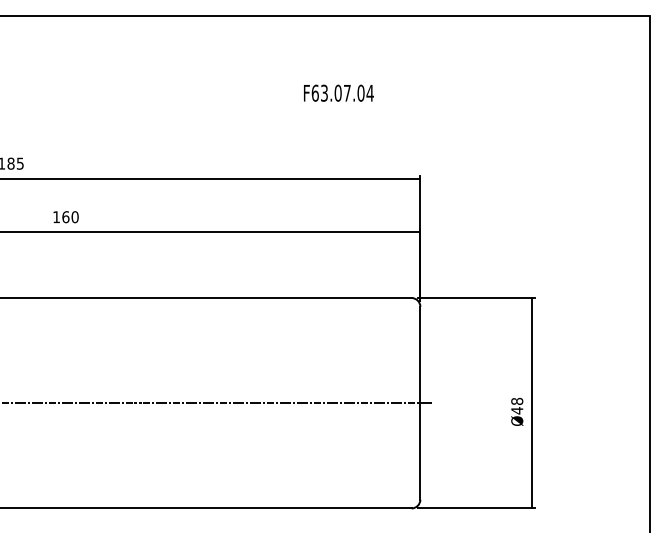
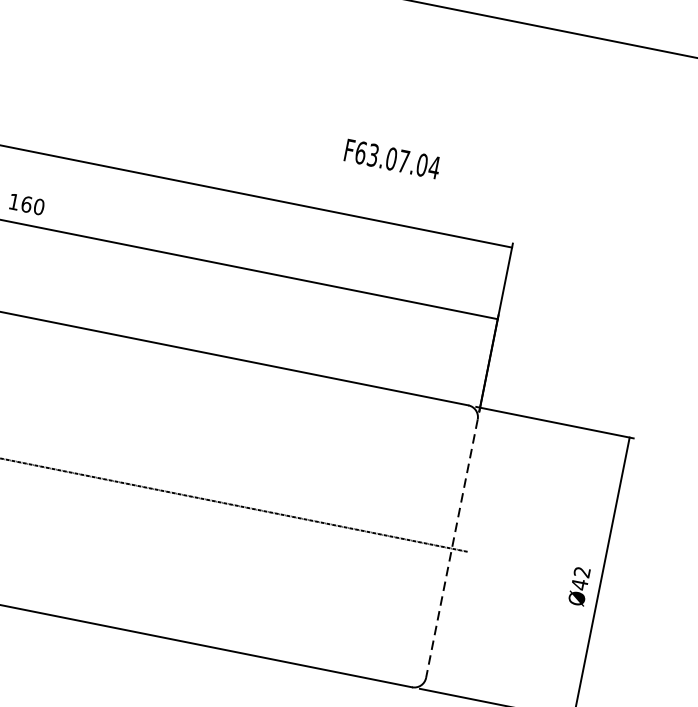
text: (338, 92) -> (392, 158), moved
text: (517, 400) -> (582, 571), Ø48 -> Ø42
line: (420, 403) -> (452, 549), solid -> dashed

